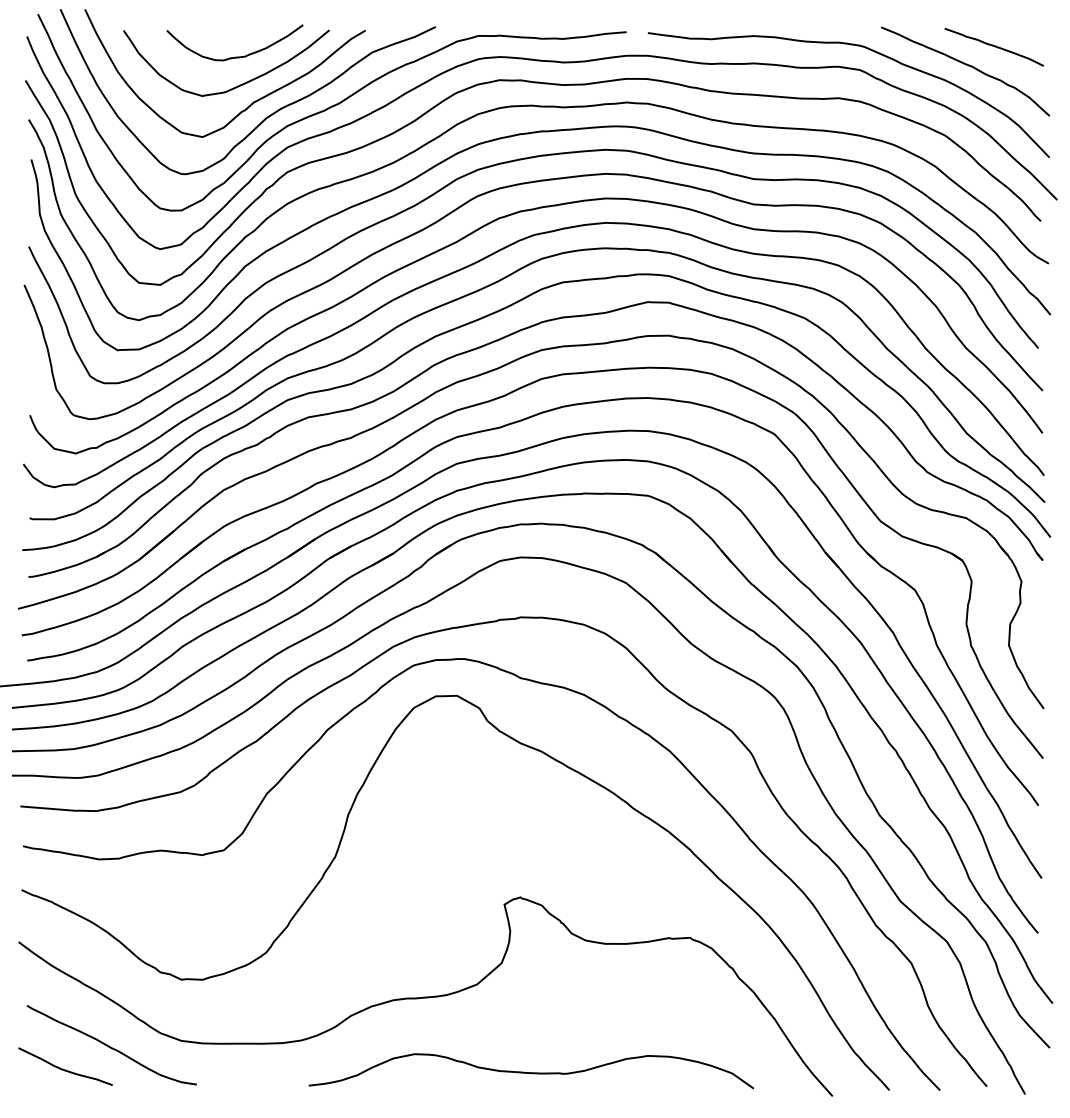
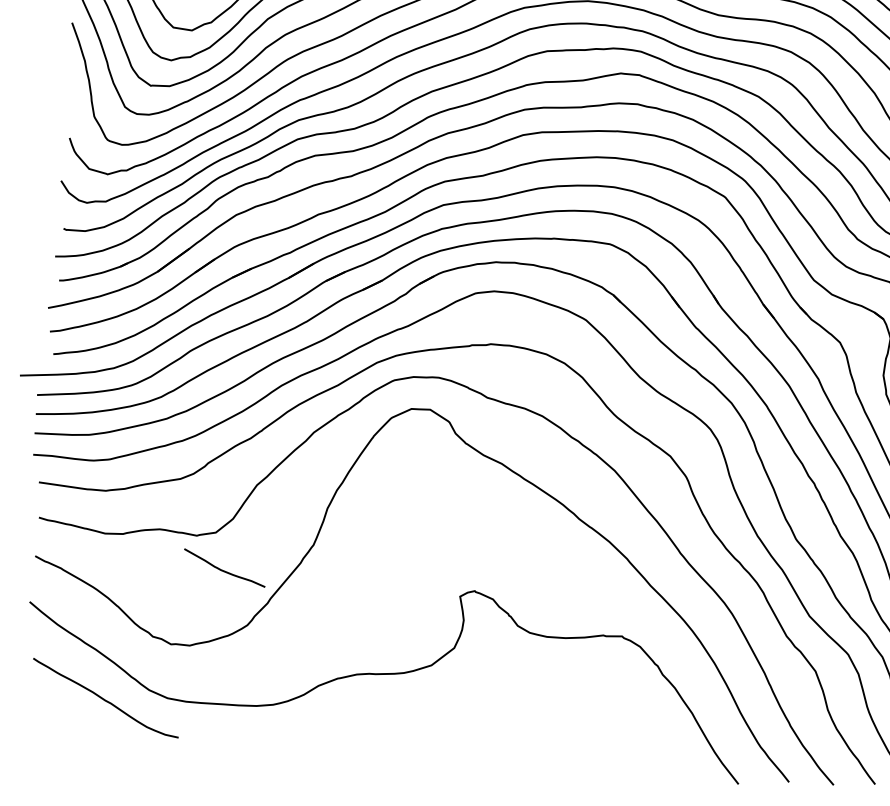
curve: (65, 1069) -> (224, 570), moved
curve: (530, 1072) -> (473, 746), removed

